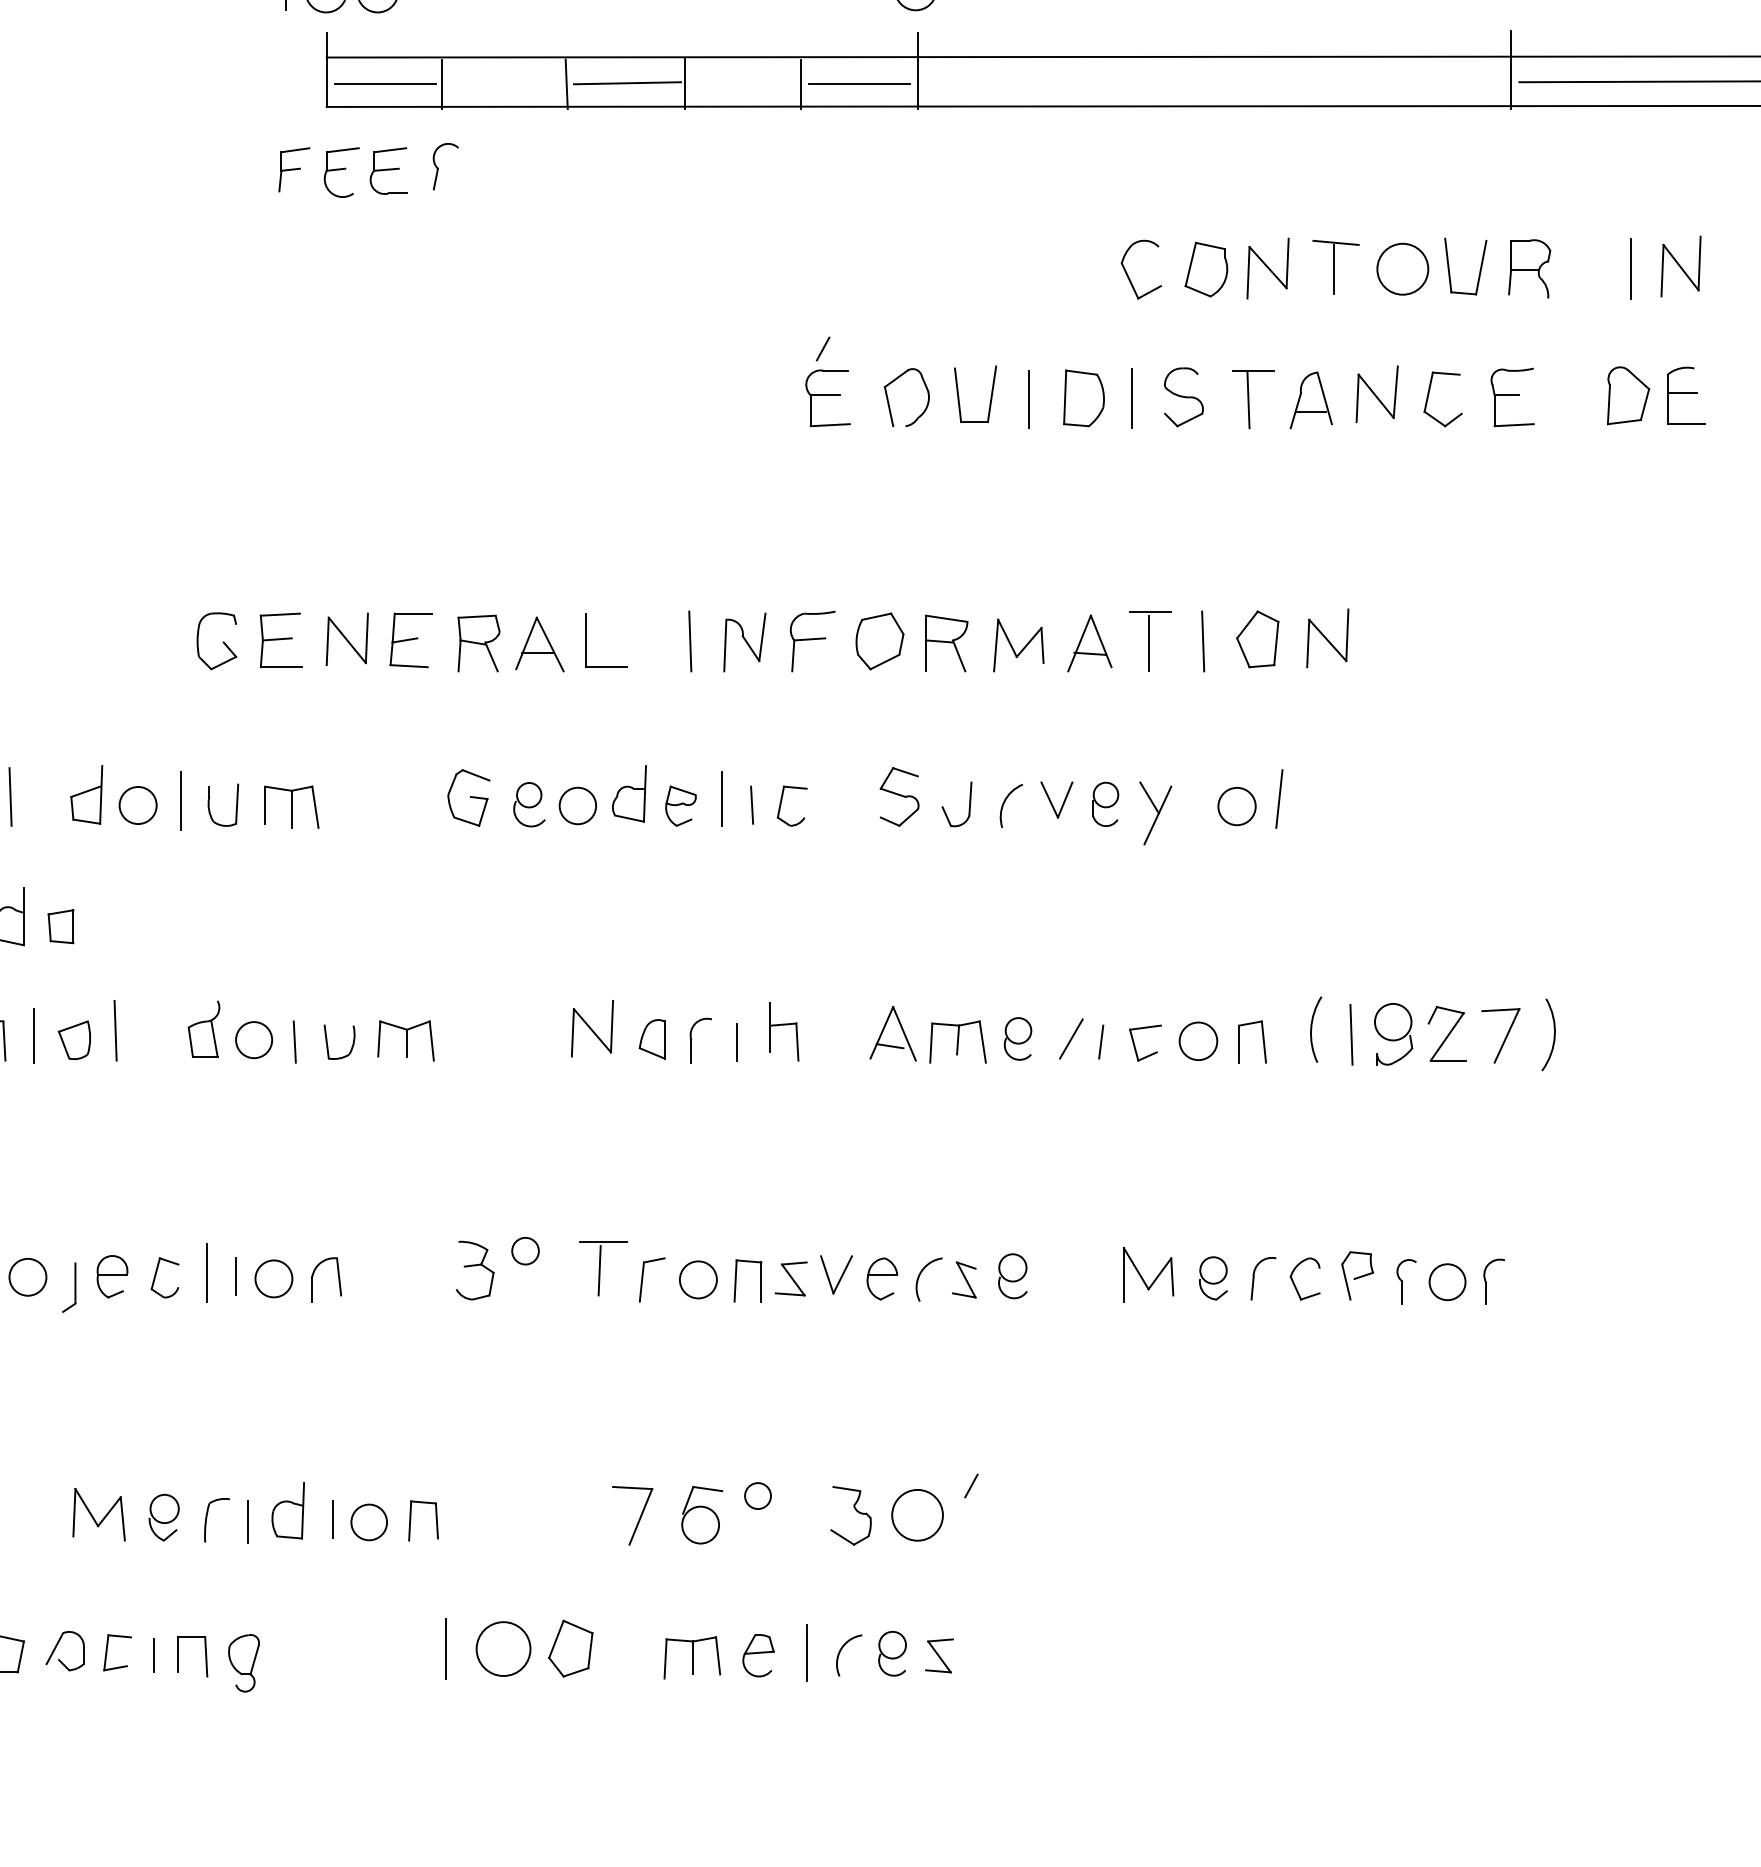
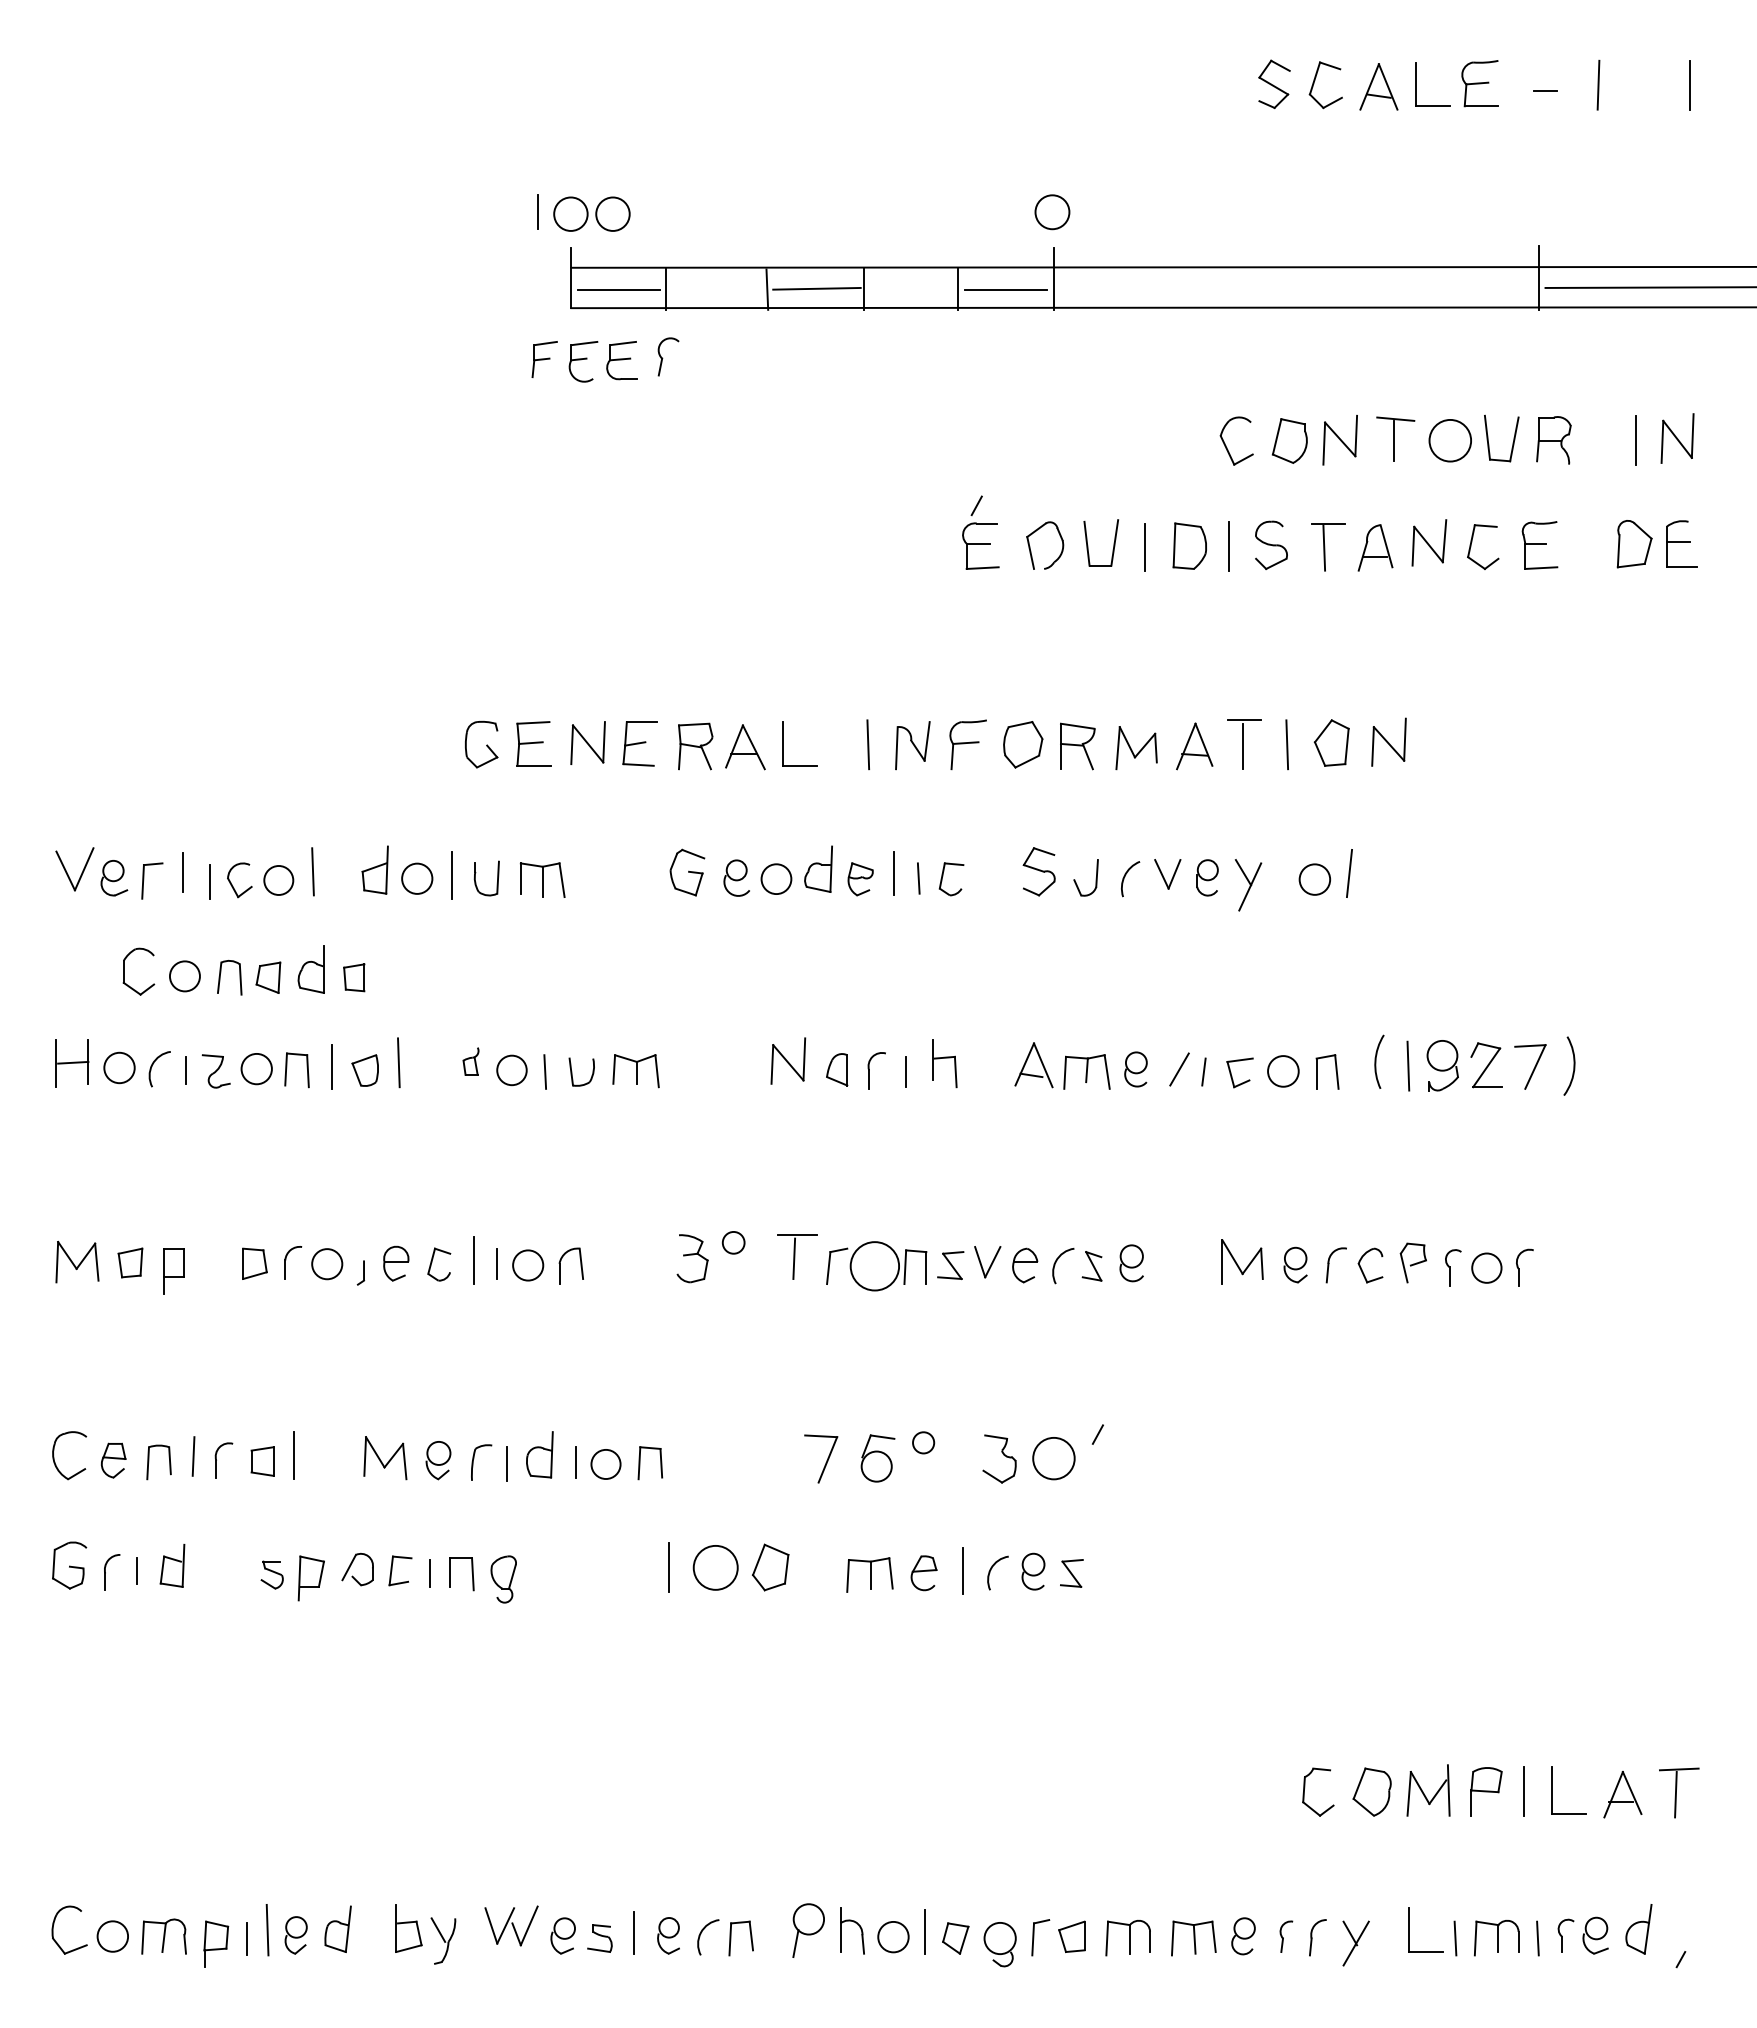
part: (203, 1029) -> (470, 1061), size x0.6
circle: (697, 1280) -> (874, 1266), size x1.6
part: (68, 1287) -> (360, 1272), size x0.6

